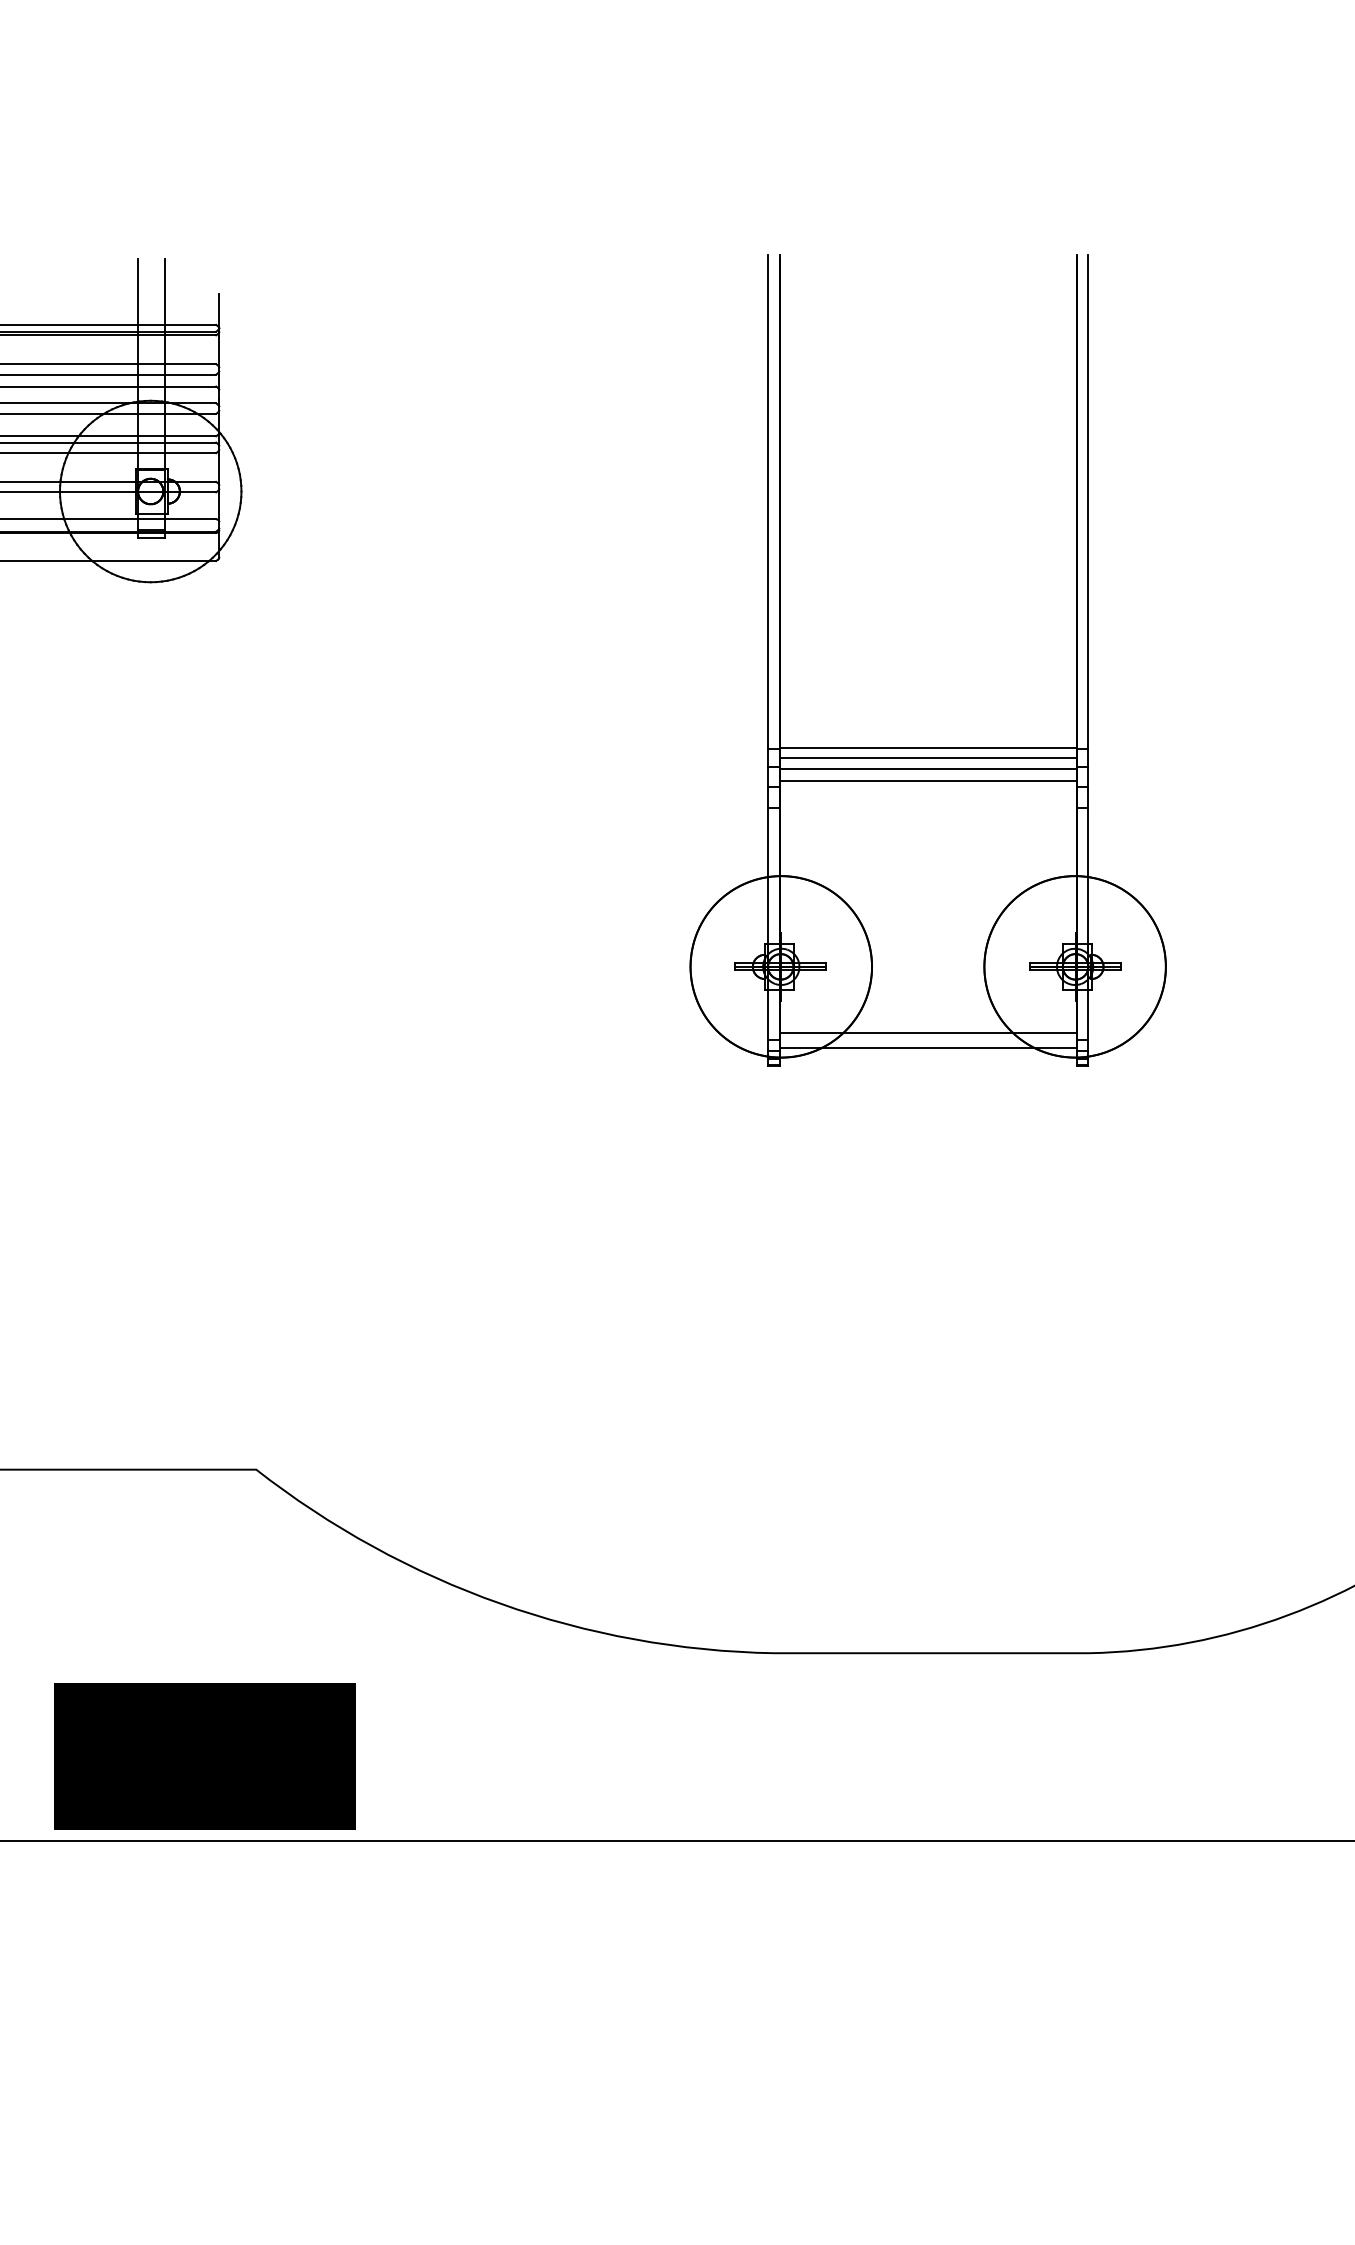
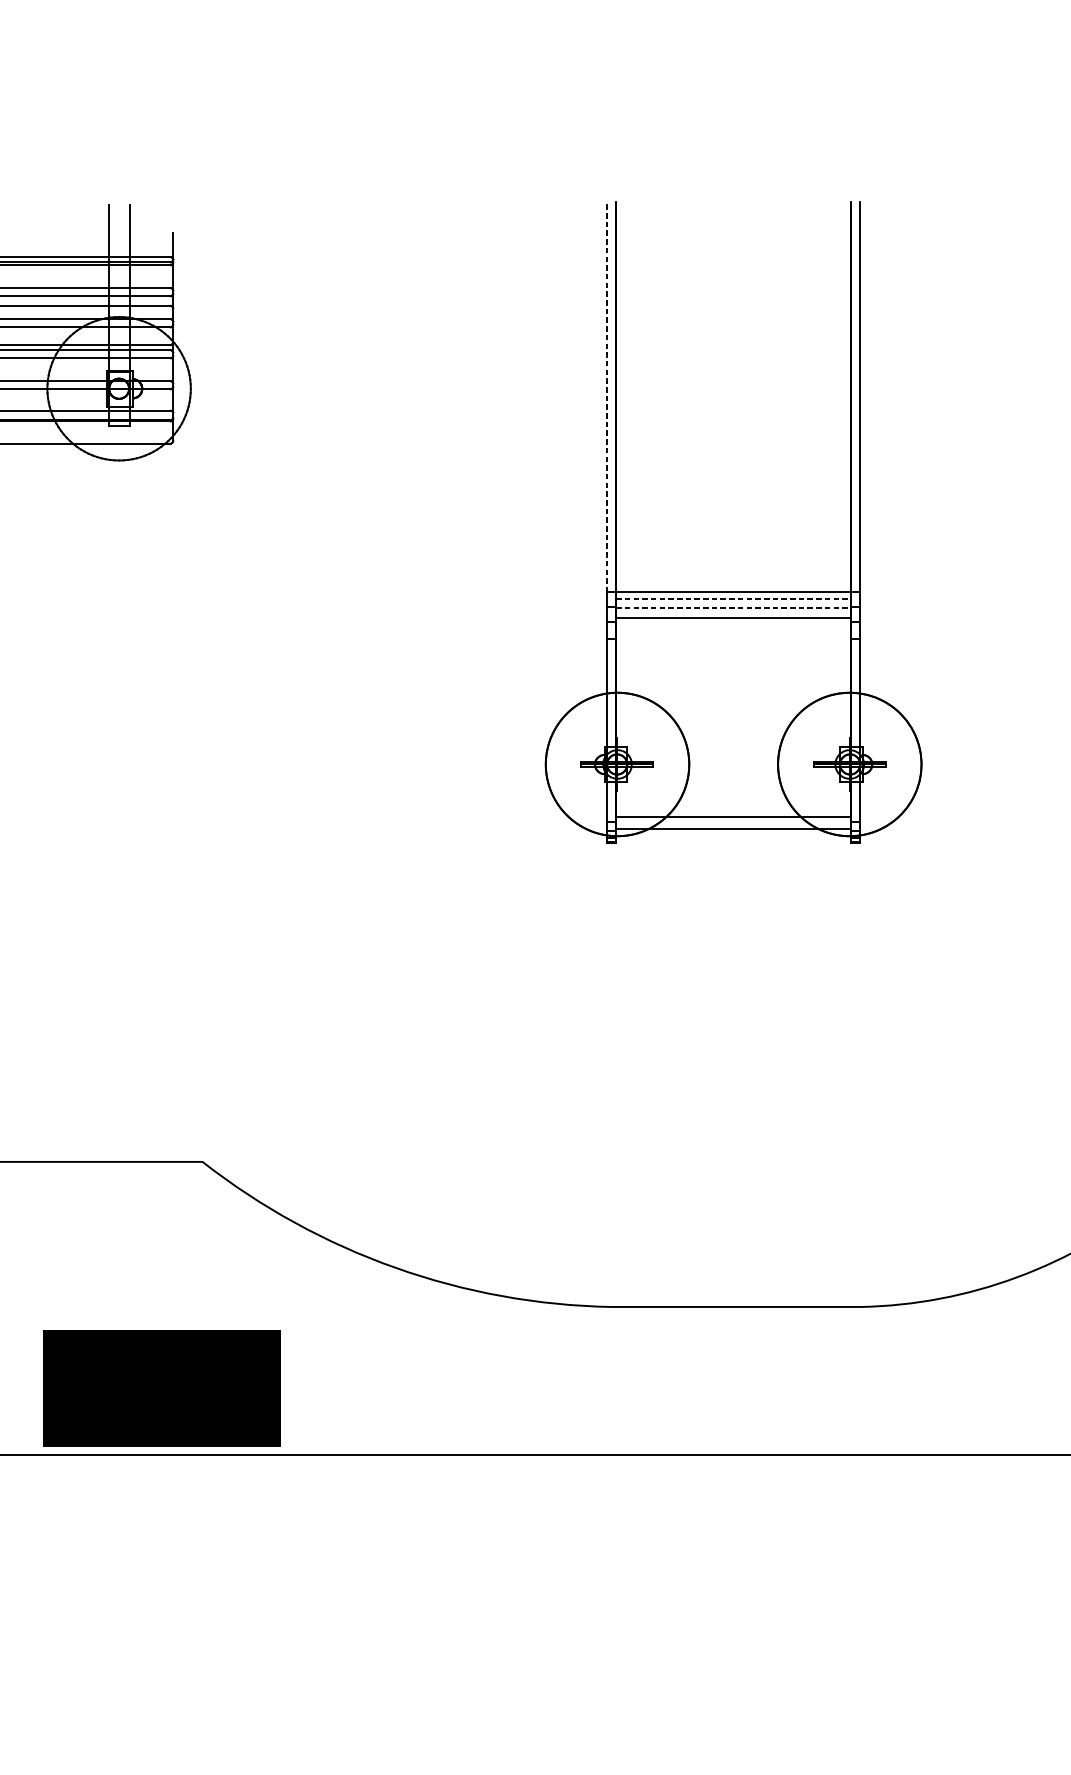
line: (768, 501) -> (607, 396), solid -> dashed
line: (928, 757) -> (733, 599), solid -> dashed
line: (928, 768) -> (733, 607), solid -> dashed

